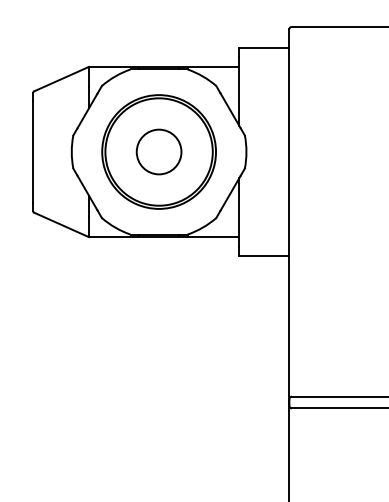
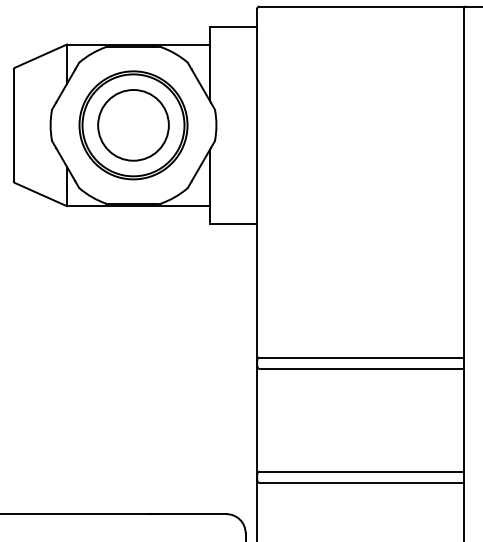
circle: (159, 152) -> (133, 125), size x1.67

